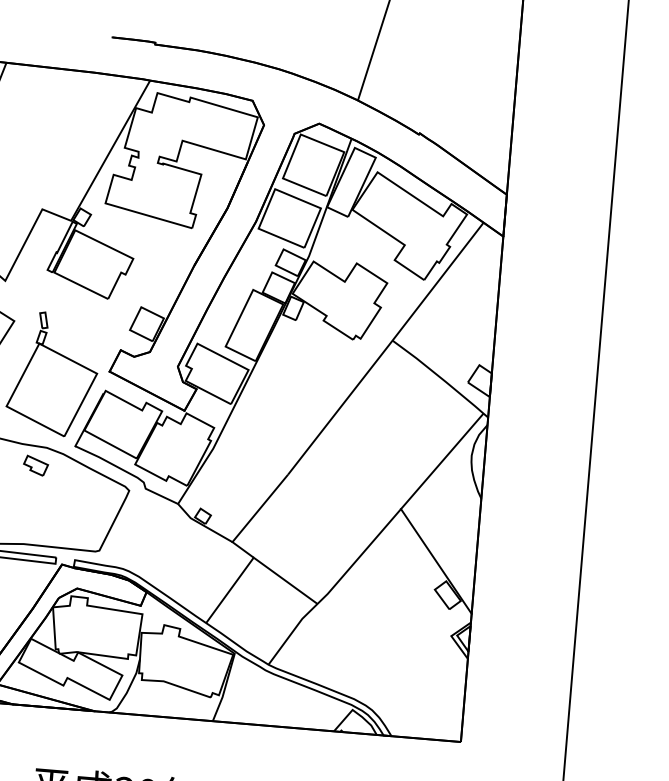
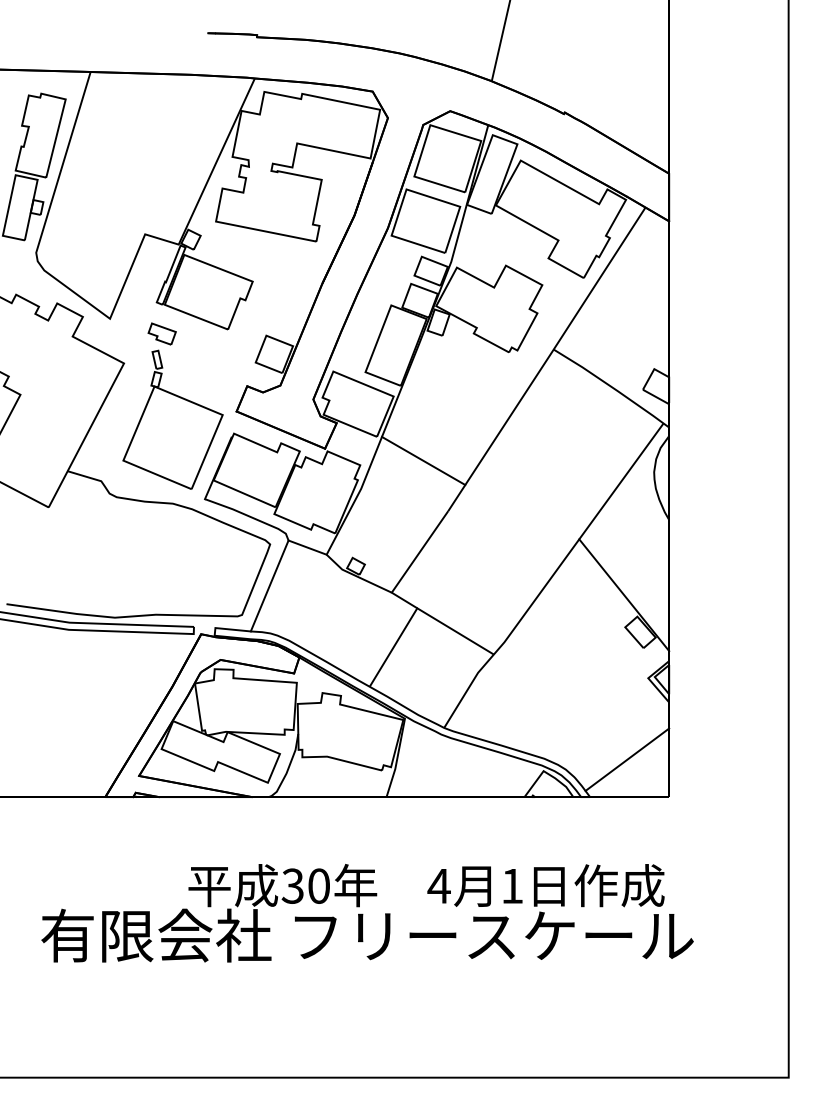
line: (270, 428) -> (423, 460), added
part: (35, 465) -> (161, 333), moved
line: (125, 526) -> (269, 585), added
line: (427, 705) -> (627, 759), added

